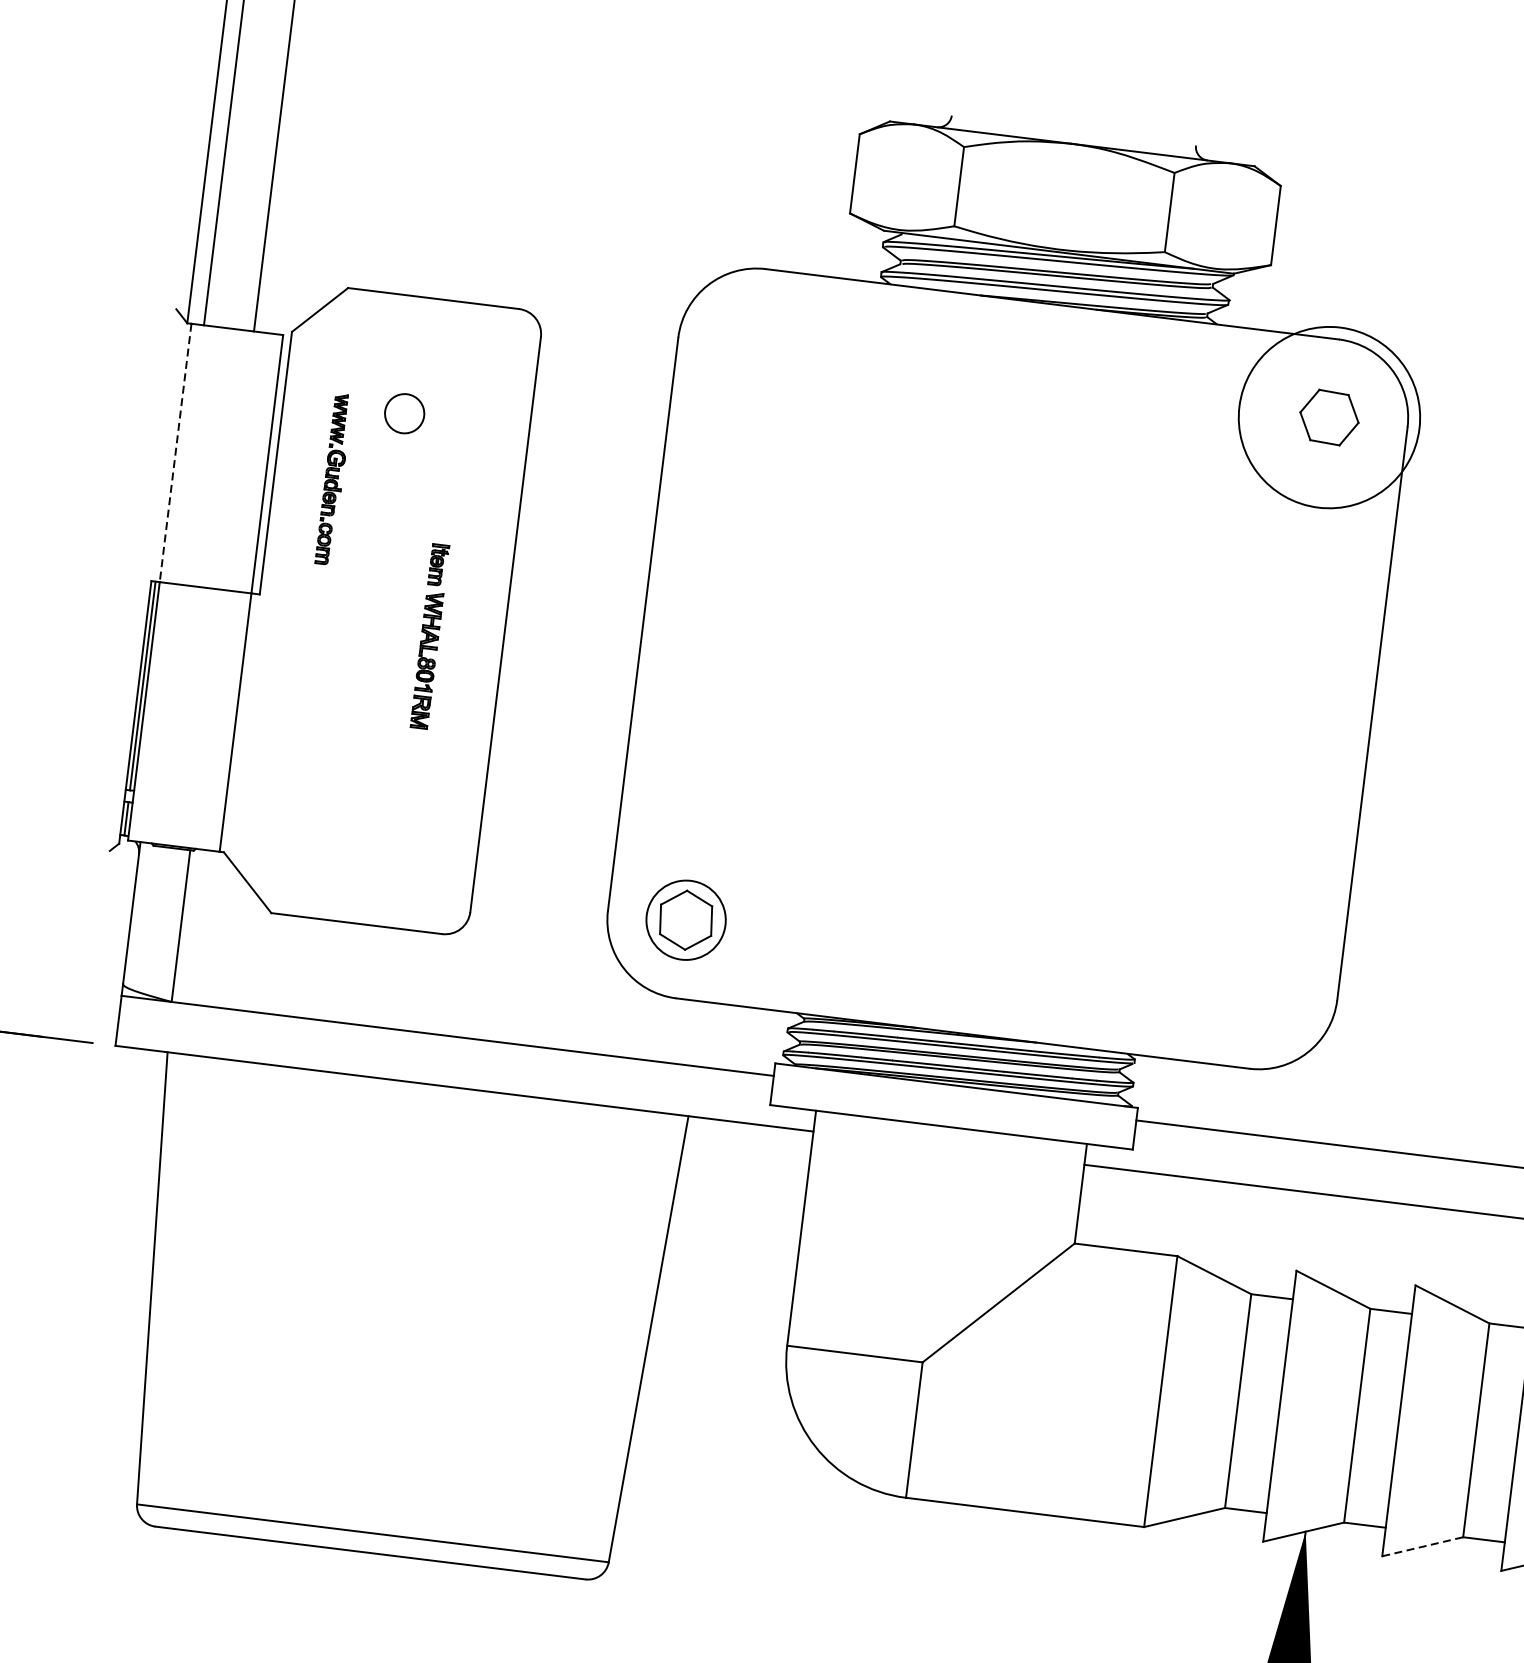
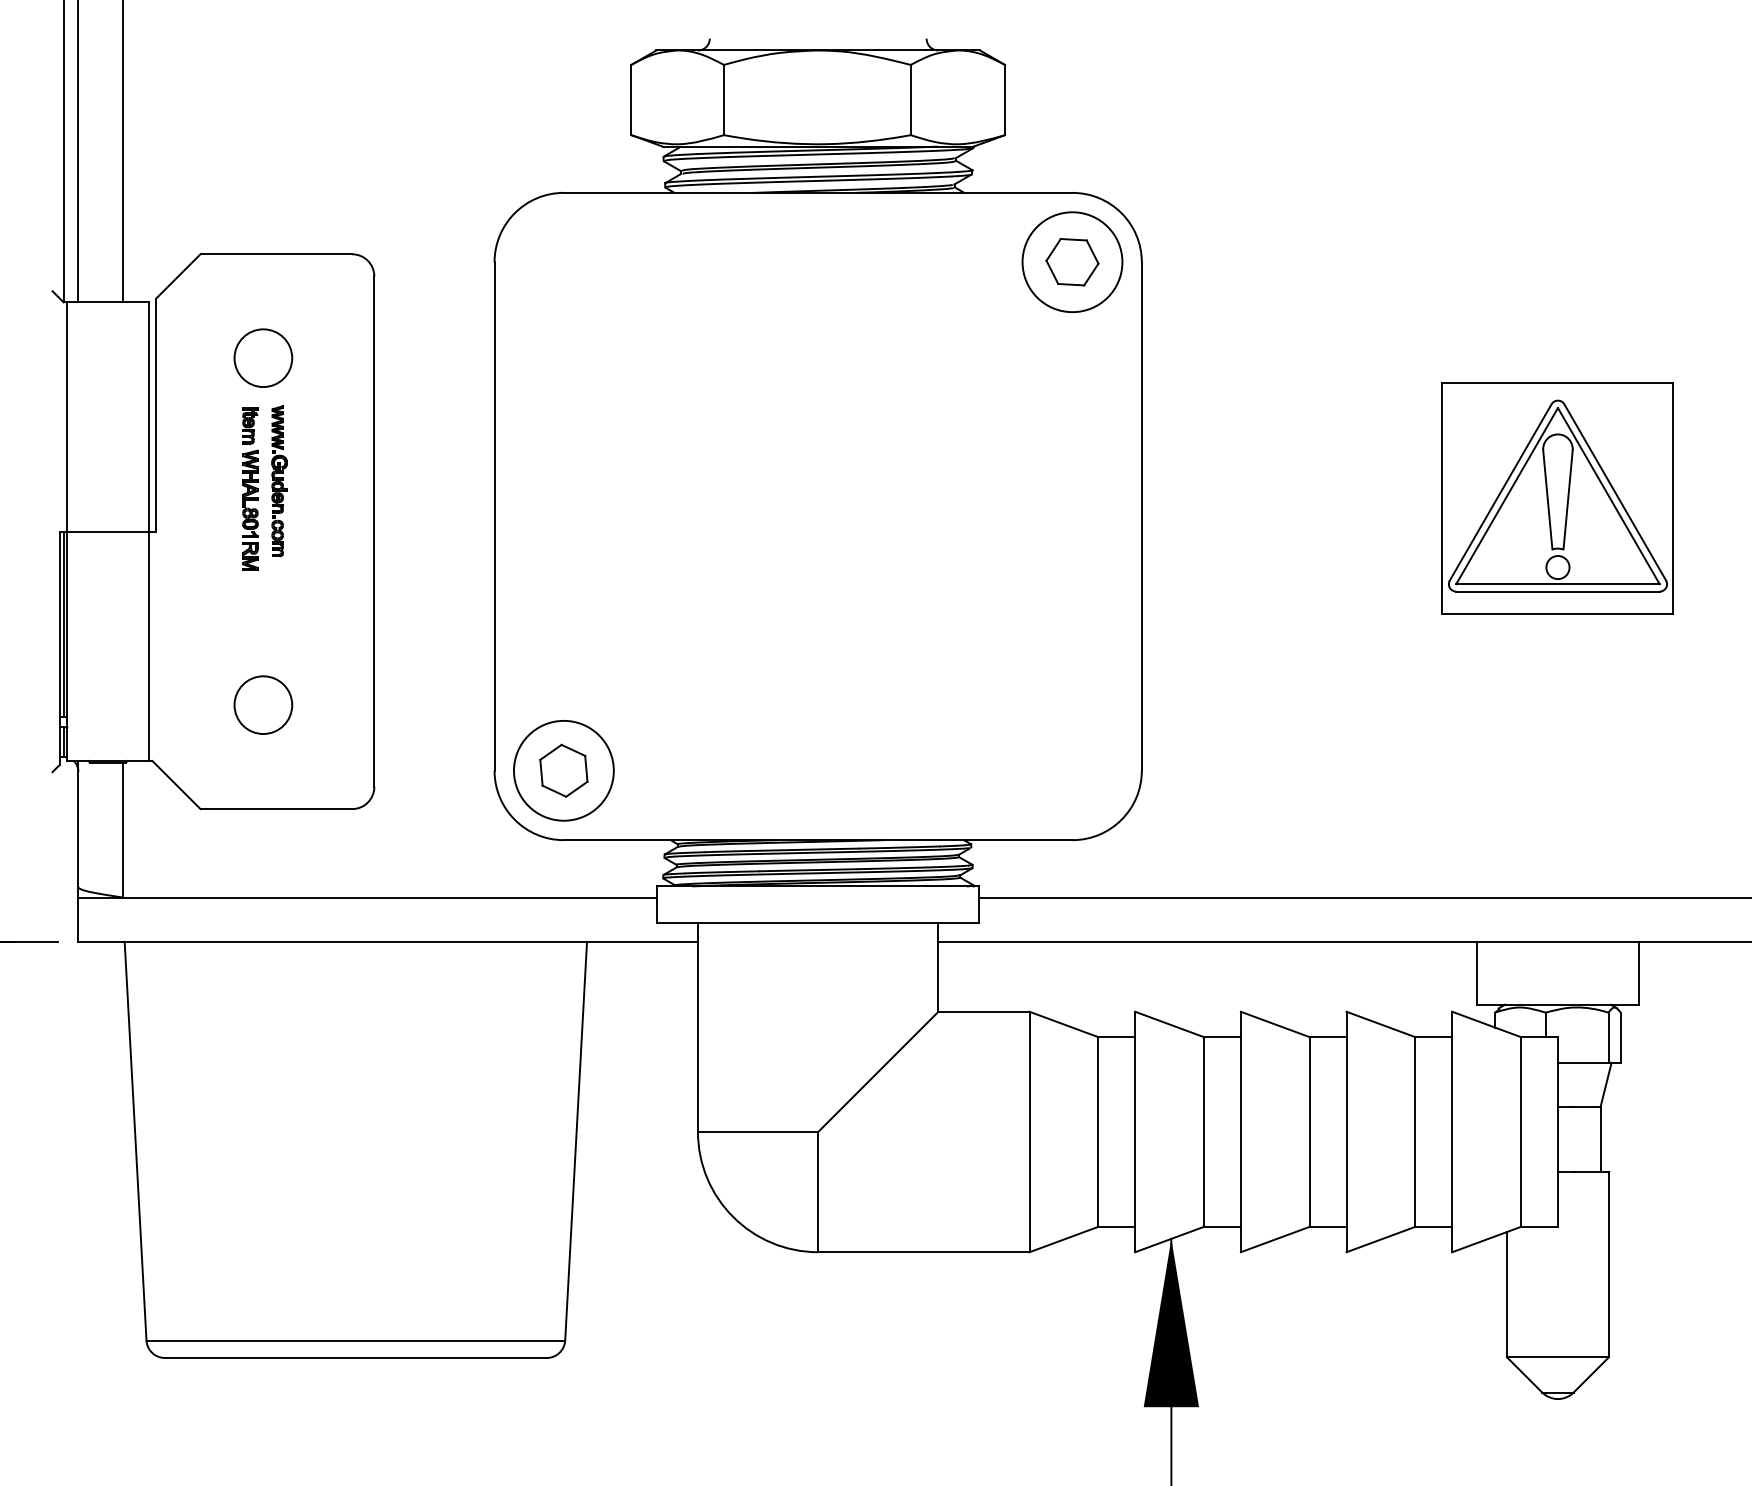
circle: (404, 413) -> (263, 357), size x1.67
circle: (1329, 417) -> (1072, 262), size x0.62
line: (175, 453) -> (67, 417), dashed -> solid
part: (333, 479) -> (279, 481), moved
part: (430, 635) -> (250, 488), moved
circle: (356, 803) -> (263, 704), added
circle: (685, 919) -> (563, 770), size x1.43
line: (1422, 1546) -> (1275, 1239), dashed -> solid

